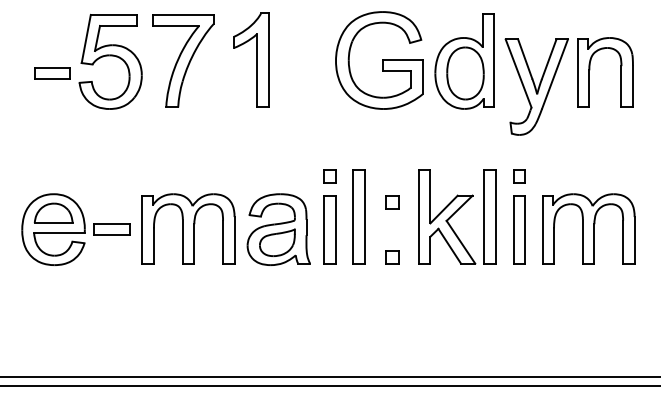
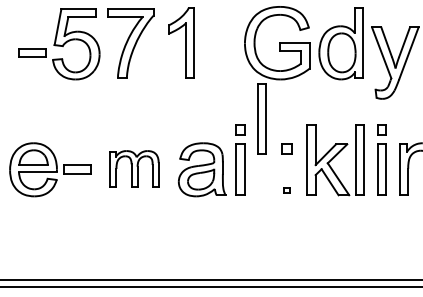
part: (358, 216) -> (261, 118), moved
part: (188, 228) -> (134, 168), size x0.7
part: (392, 257) -> (287, 190), size x0.6

